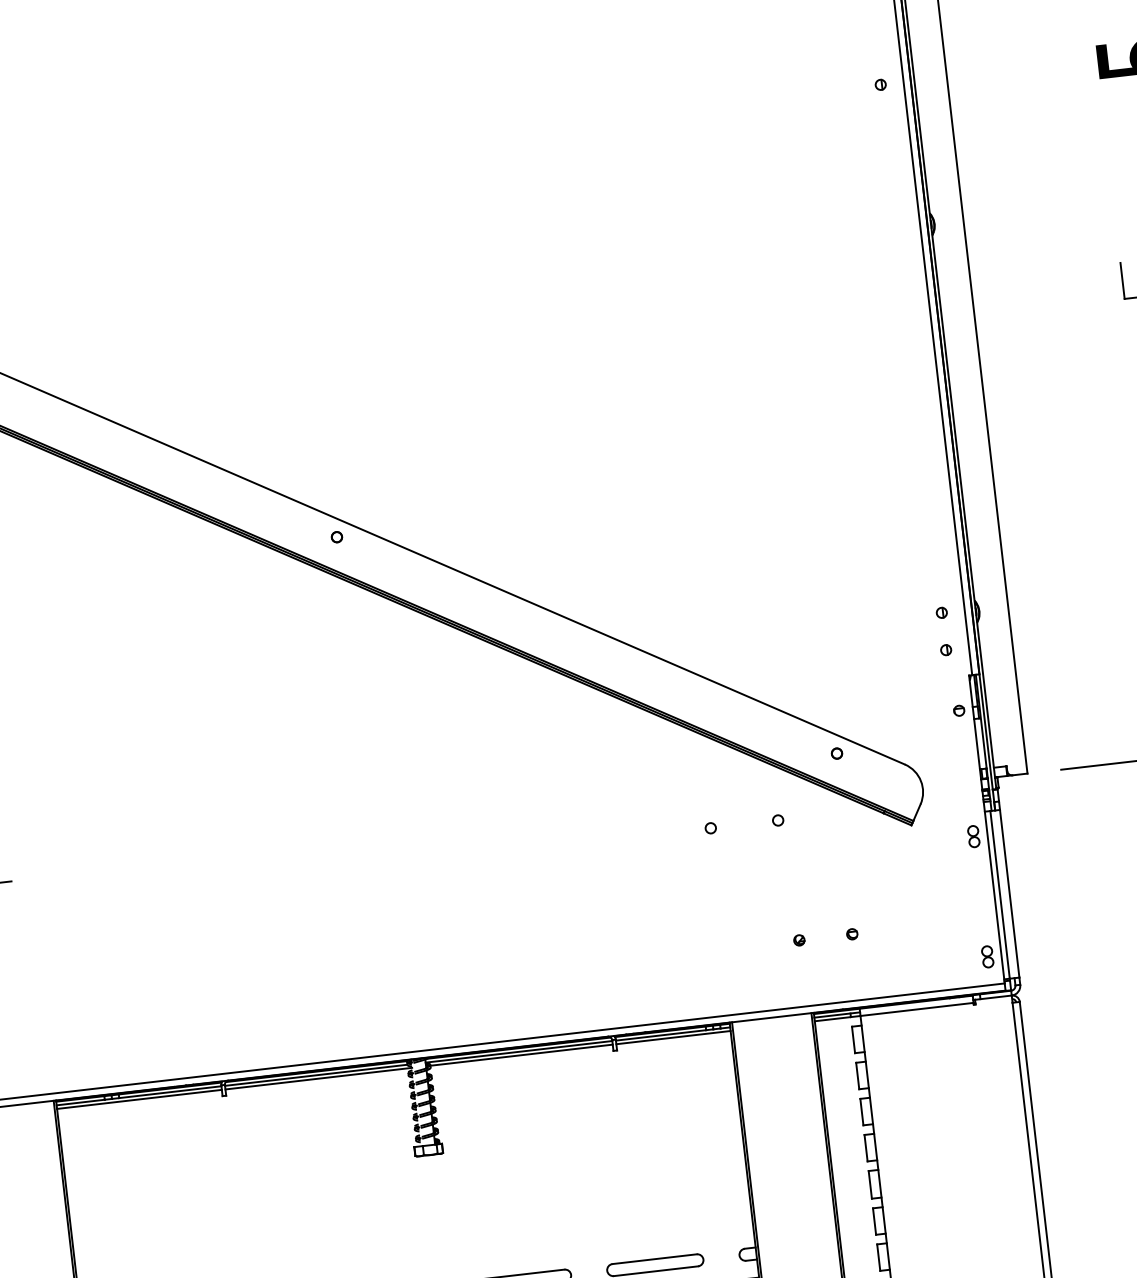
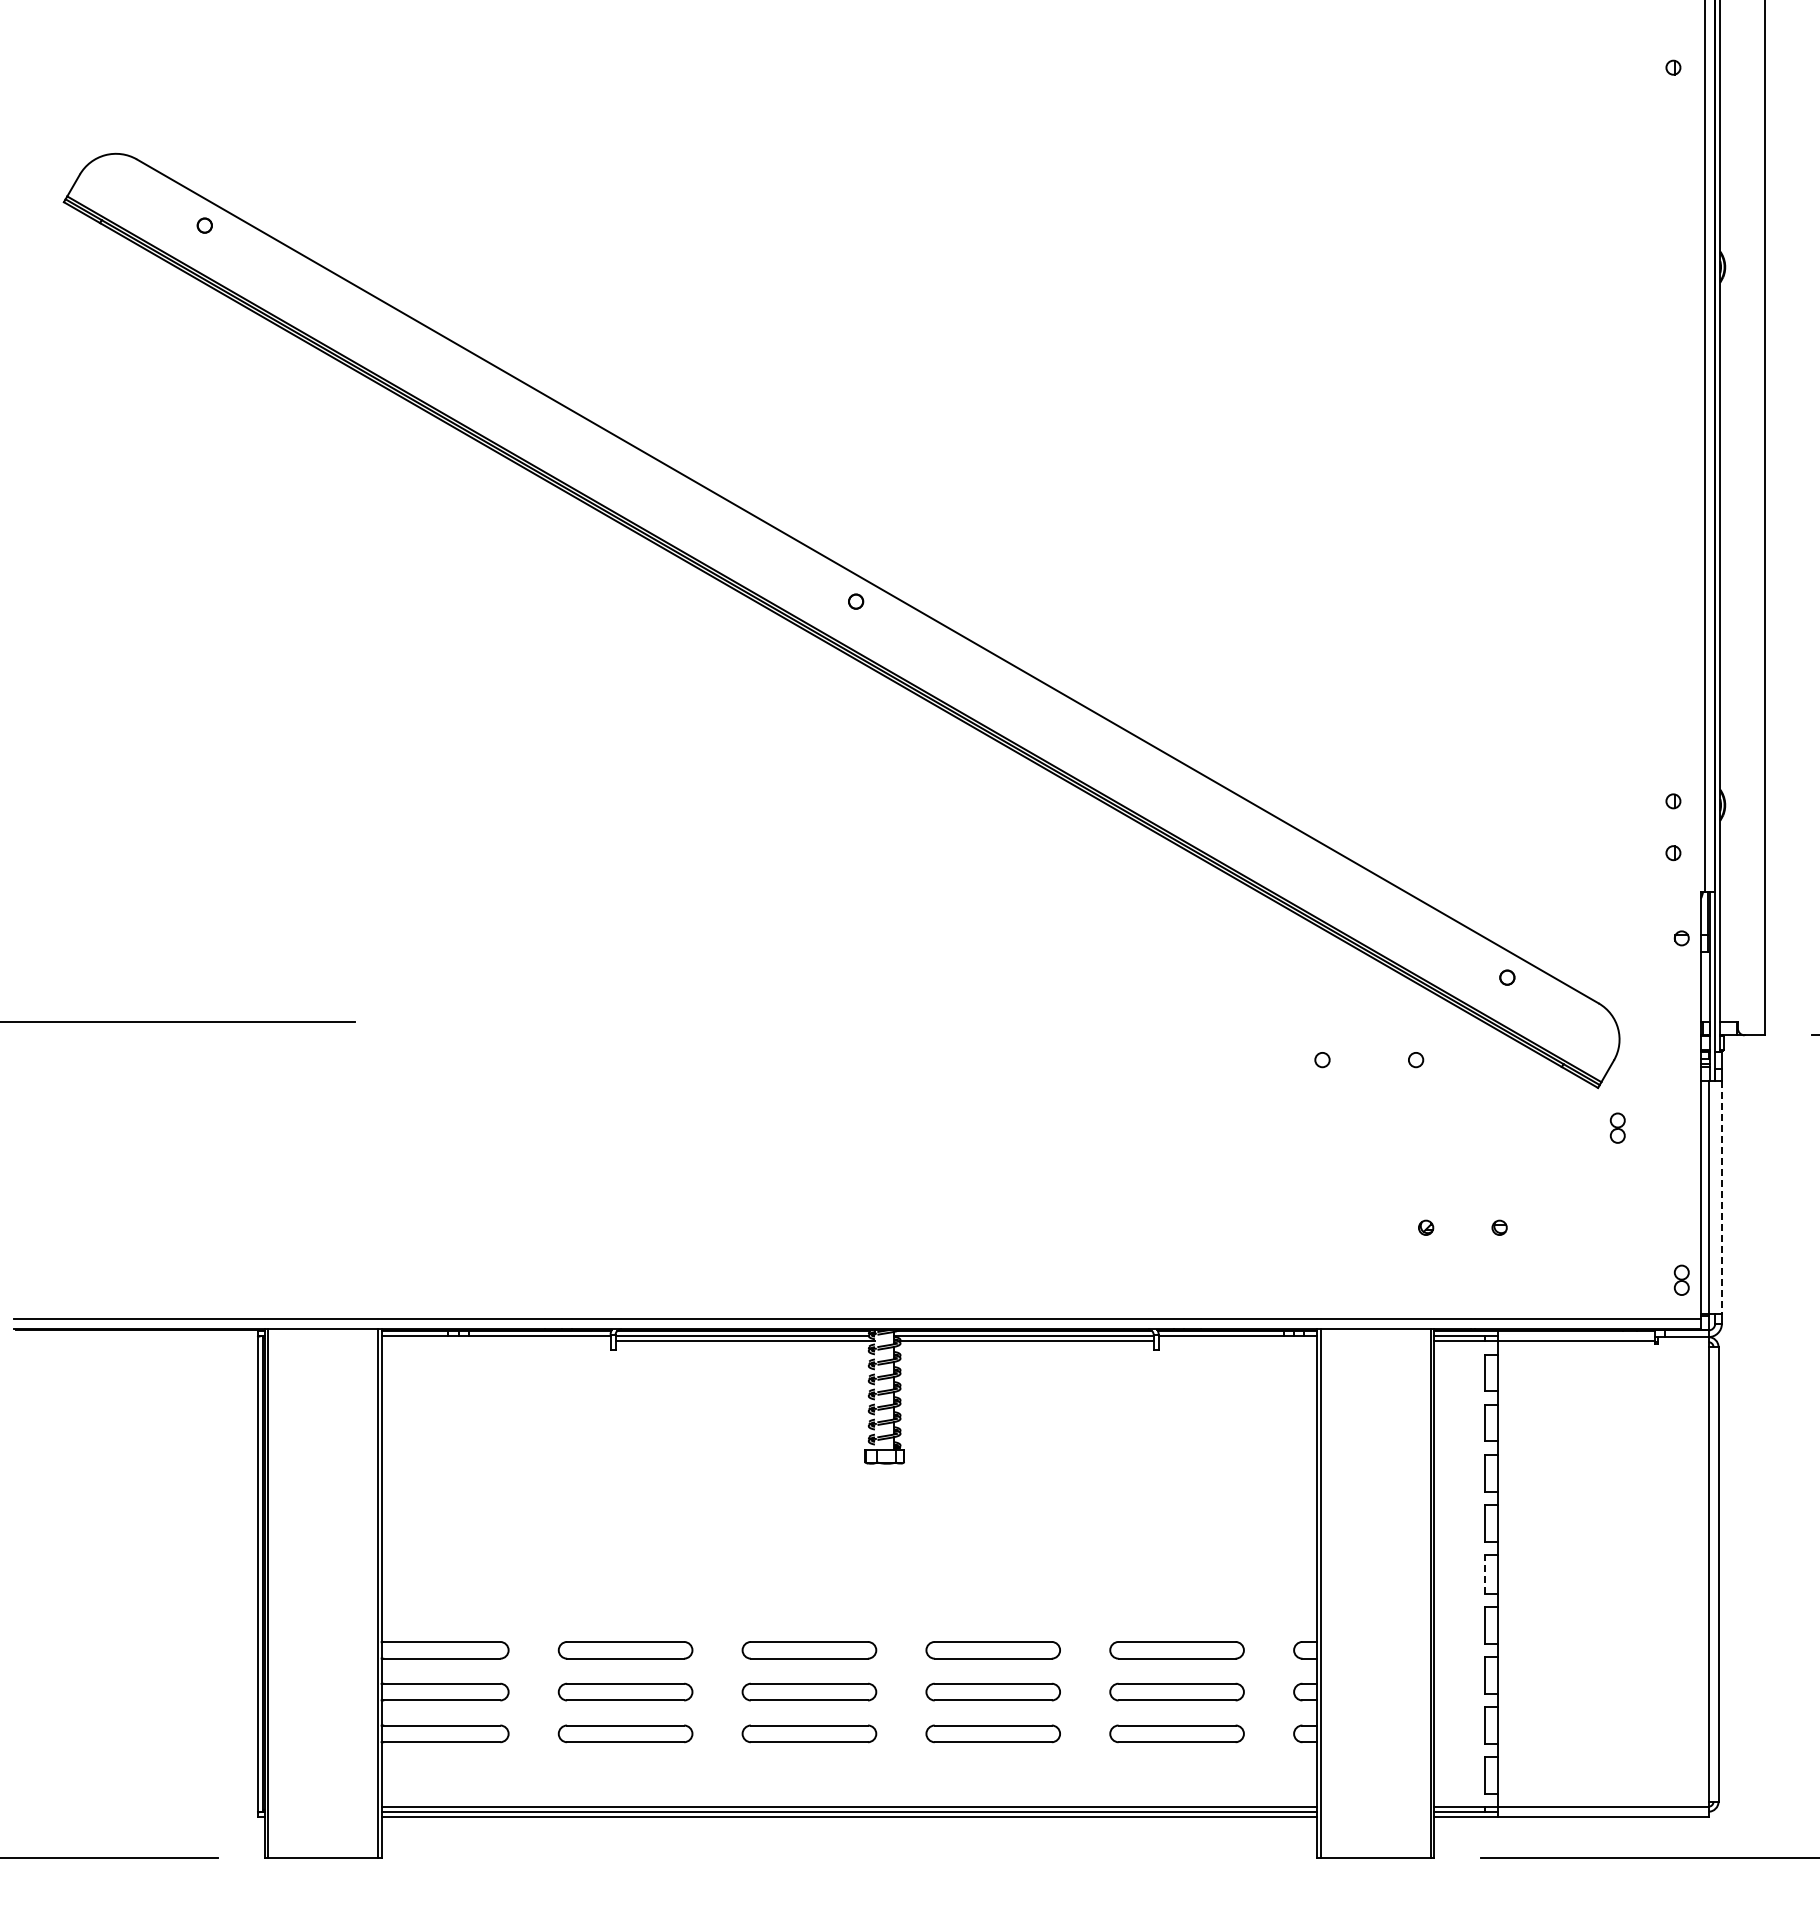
part: (973, 836) -> (1617, 1127), moved
line: (1009, 893) -> (1721, 1197), solid -> dashed
line: (673, 1037) -> (1237, 1341), removed
line: (139, 1099) -> (495, 1341), removed
line: (870, 1184) -> (1484, 1573), solid -> dashed

